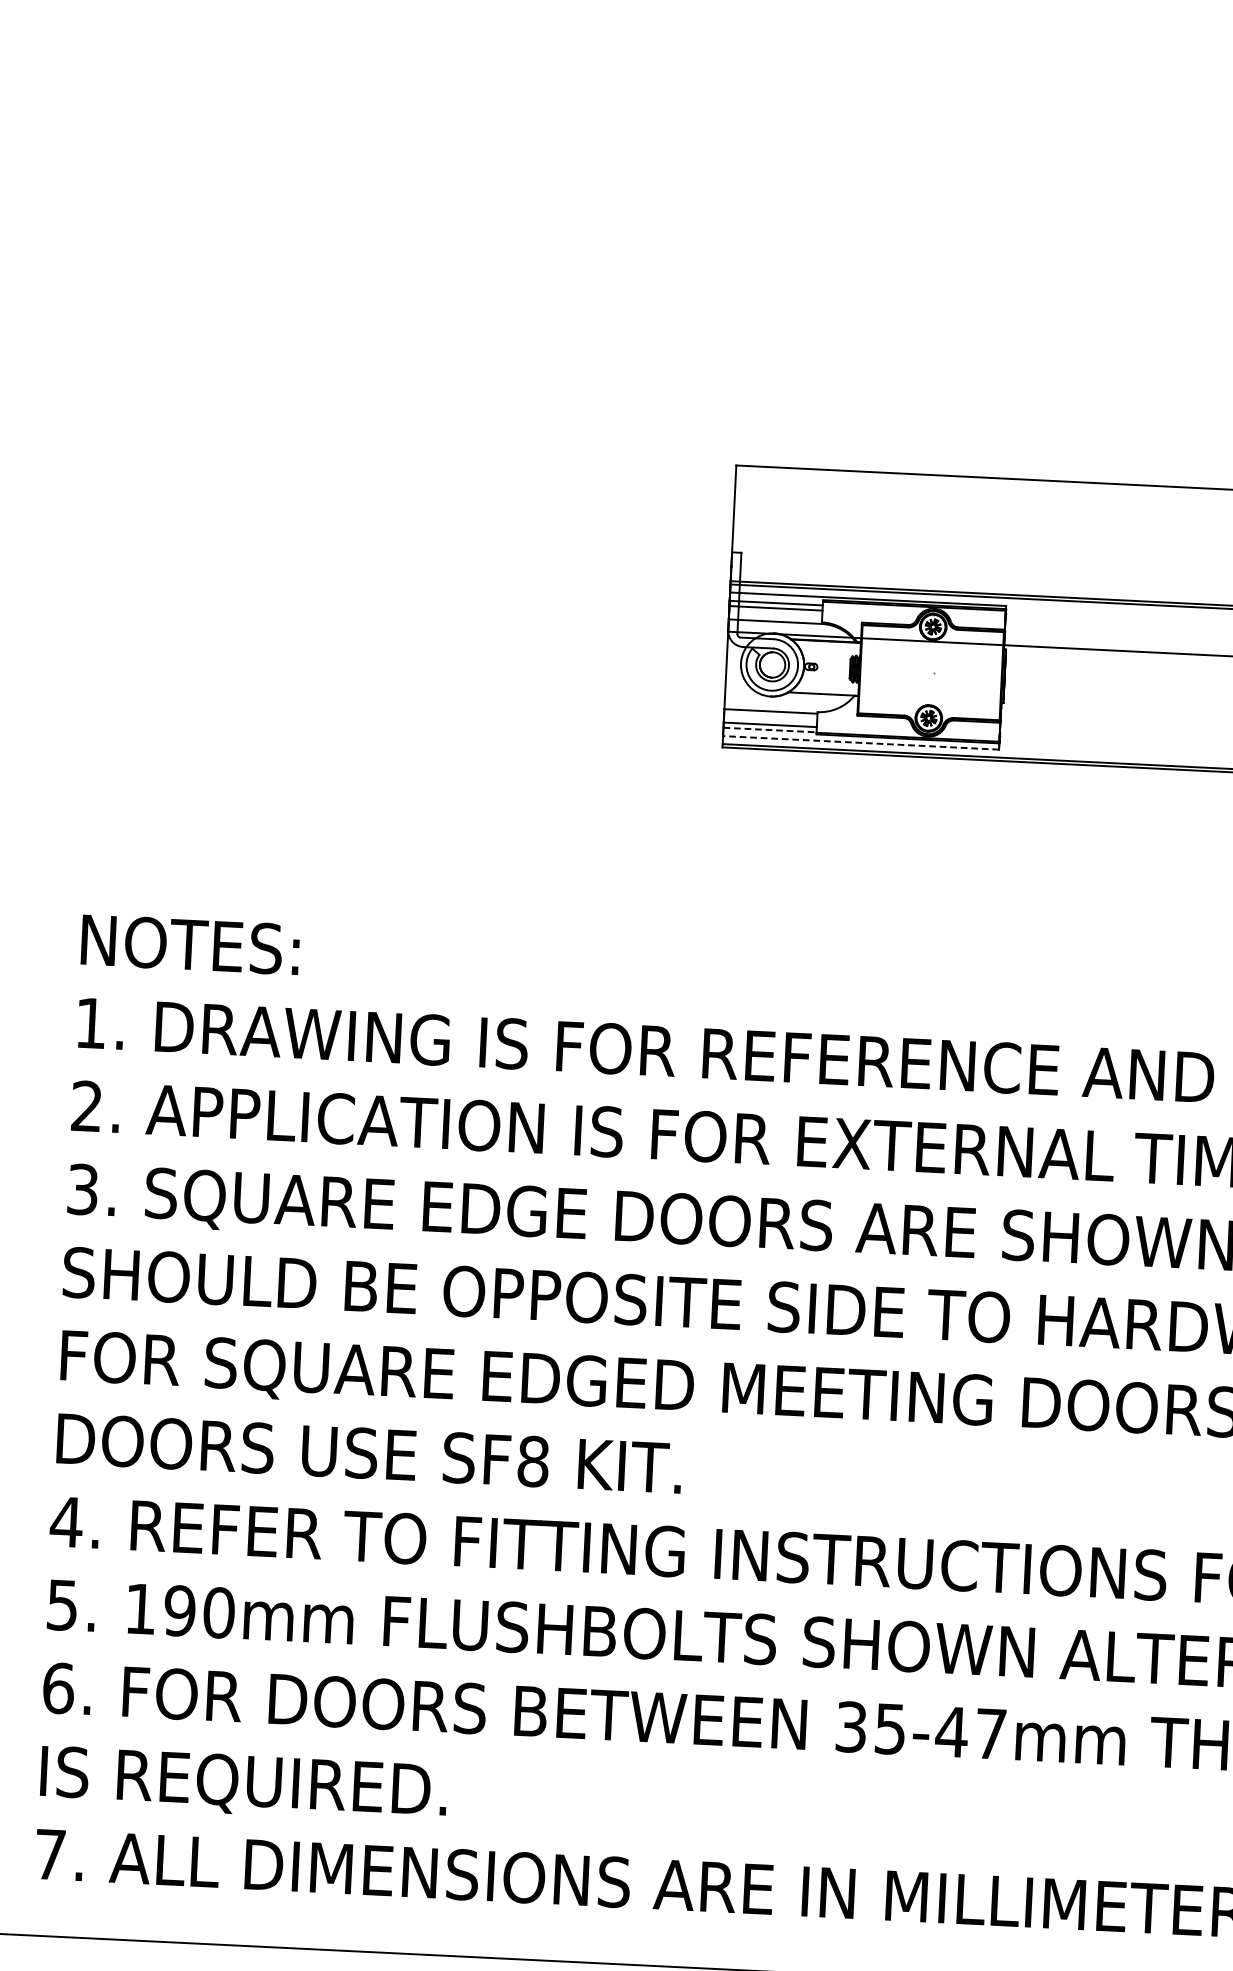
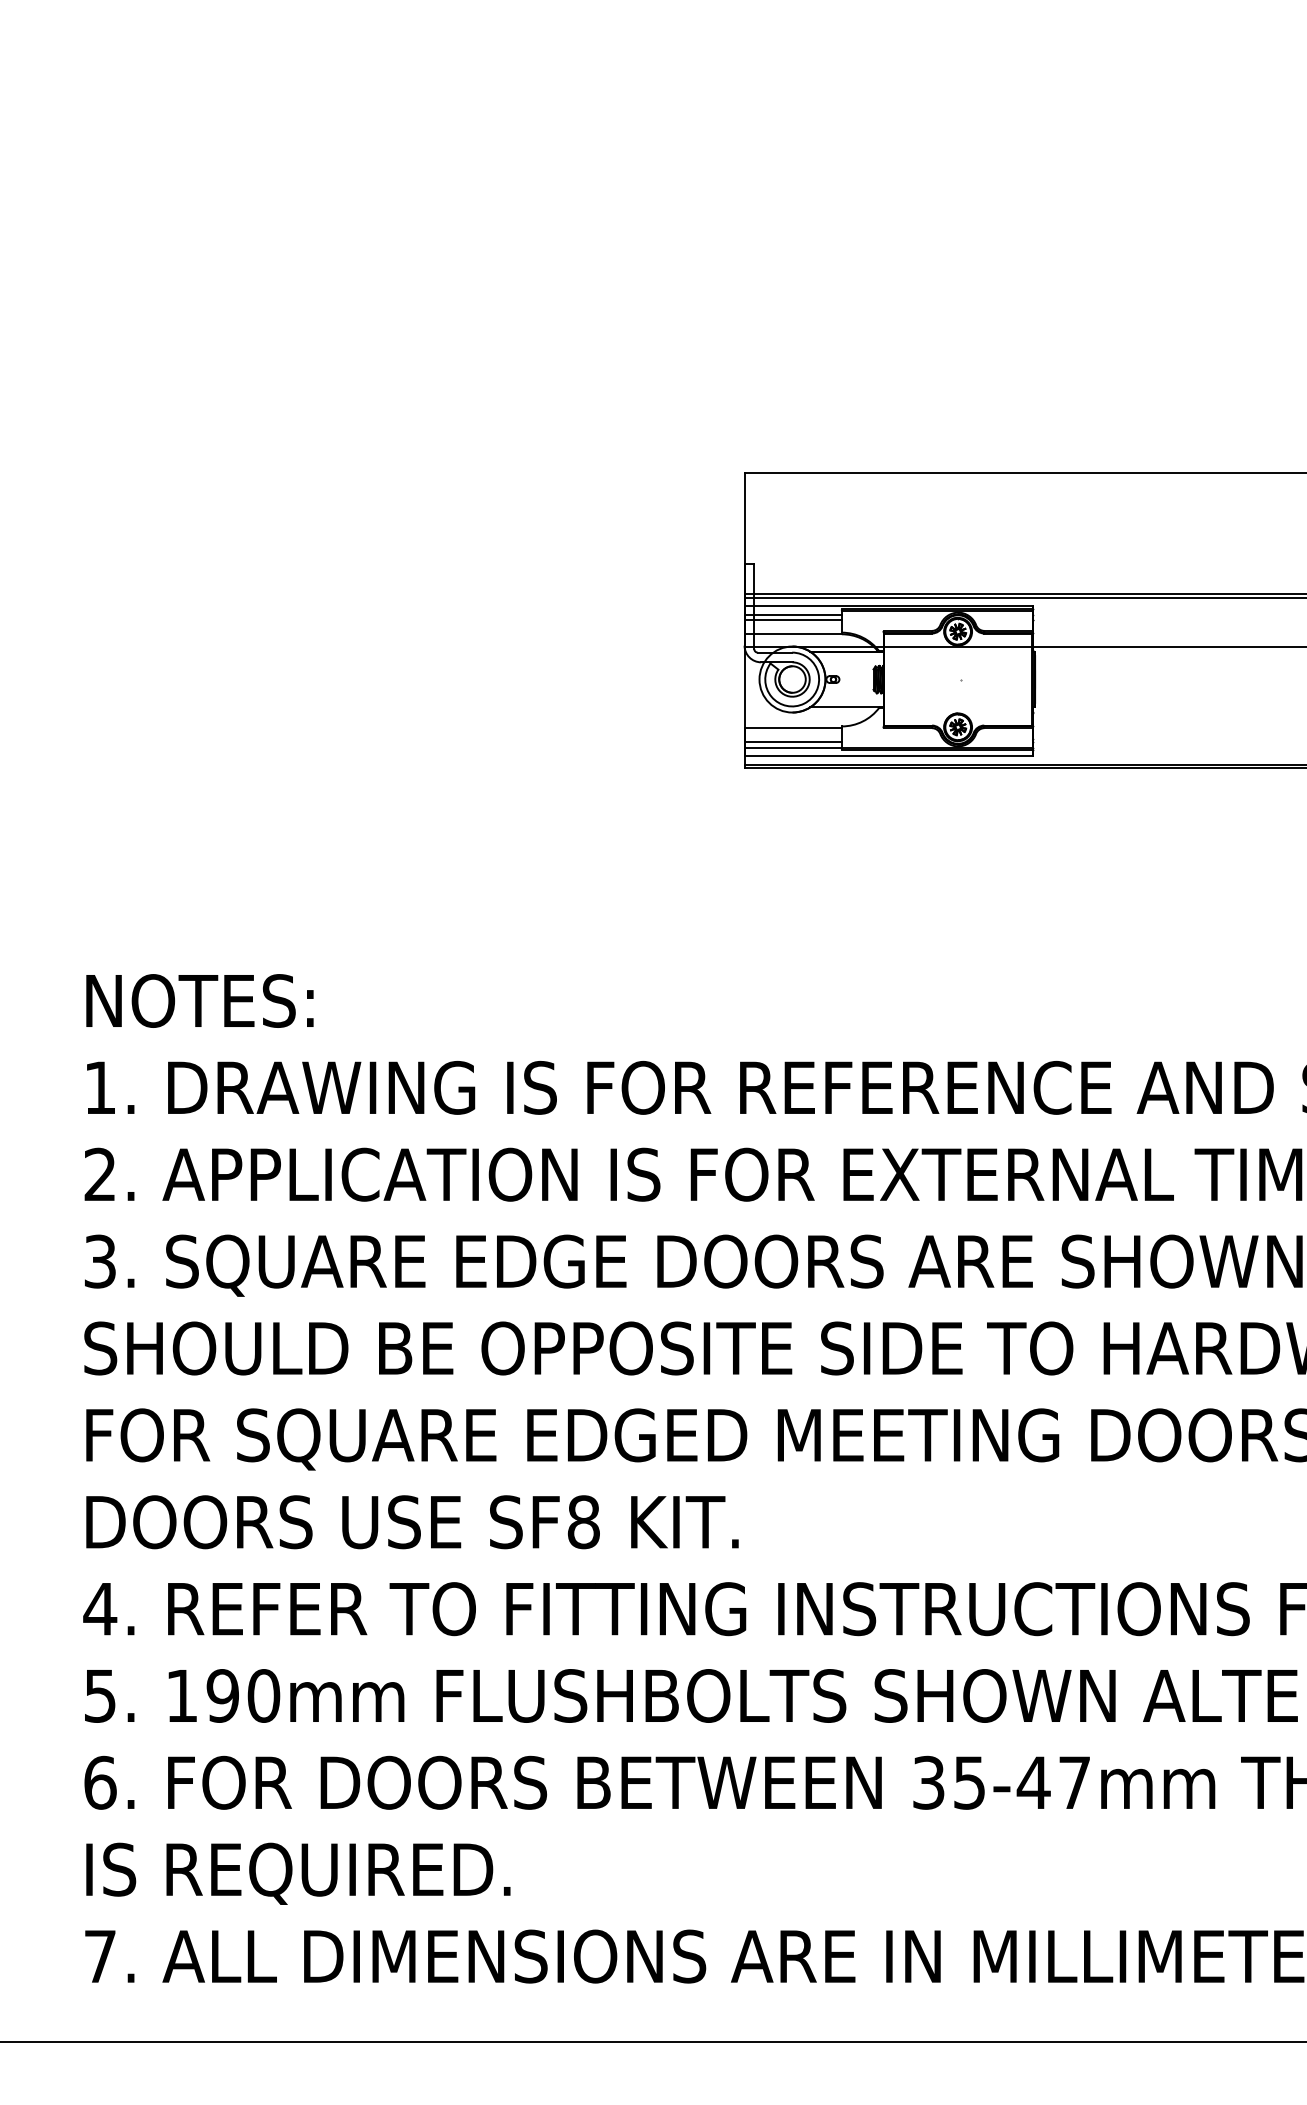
line: (770, 730) -> (793, 747), dashed -> solid
line: (860, 743) -> (888, 756), dashed -> solid

